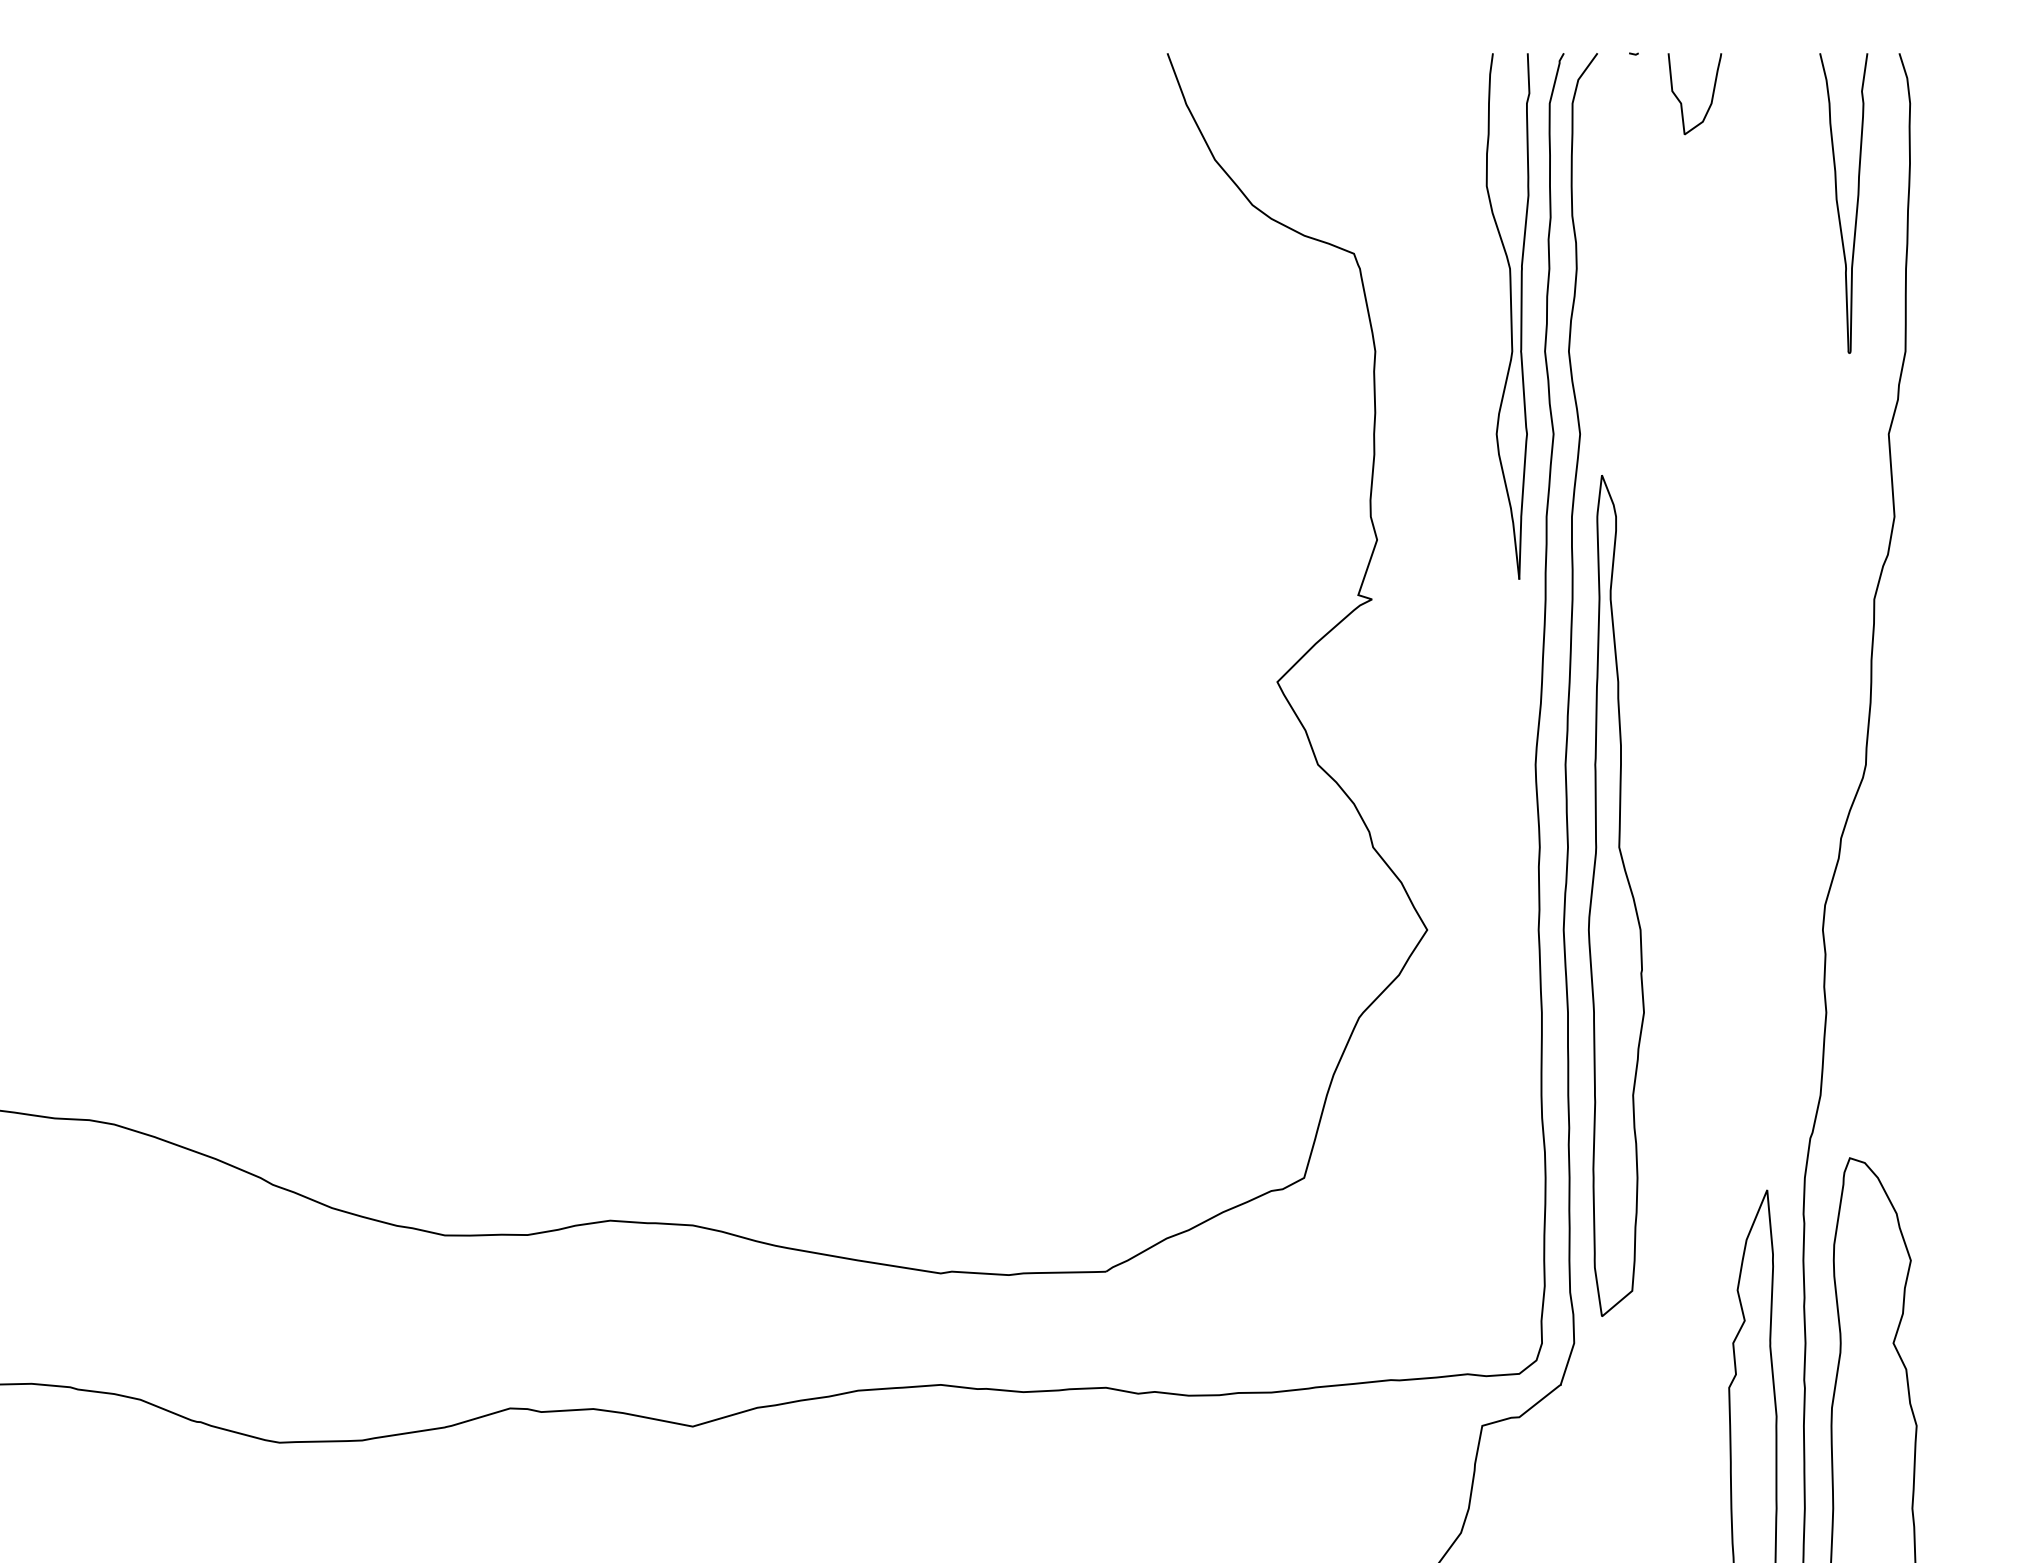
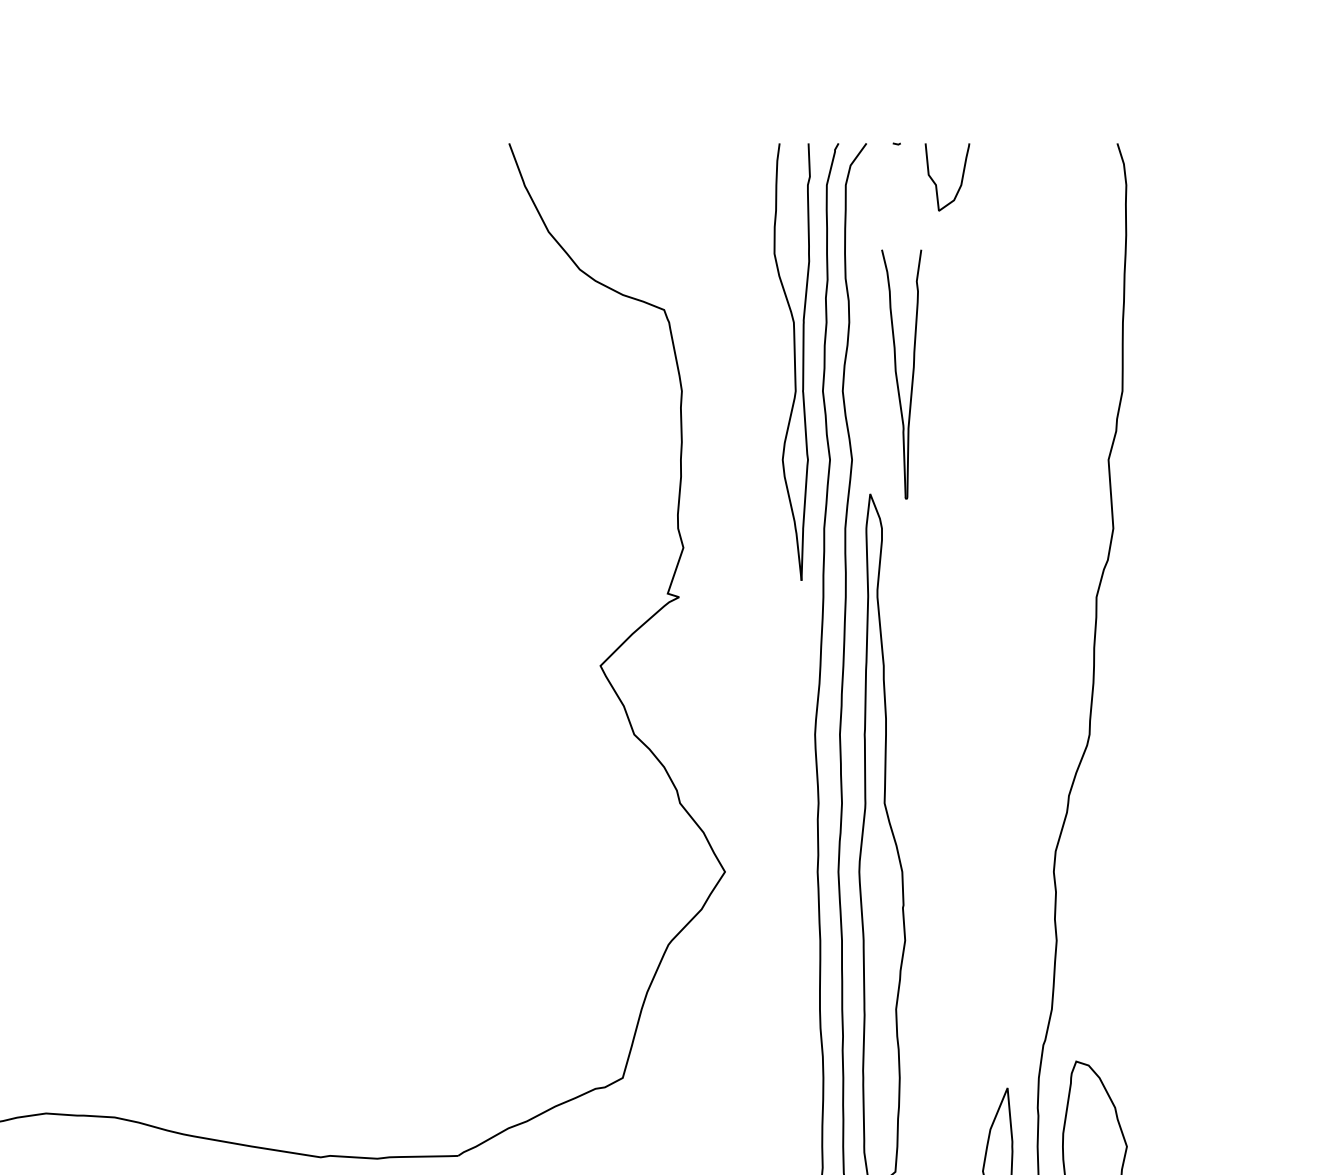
part: (1843, 203) -> (901, 374), moved

